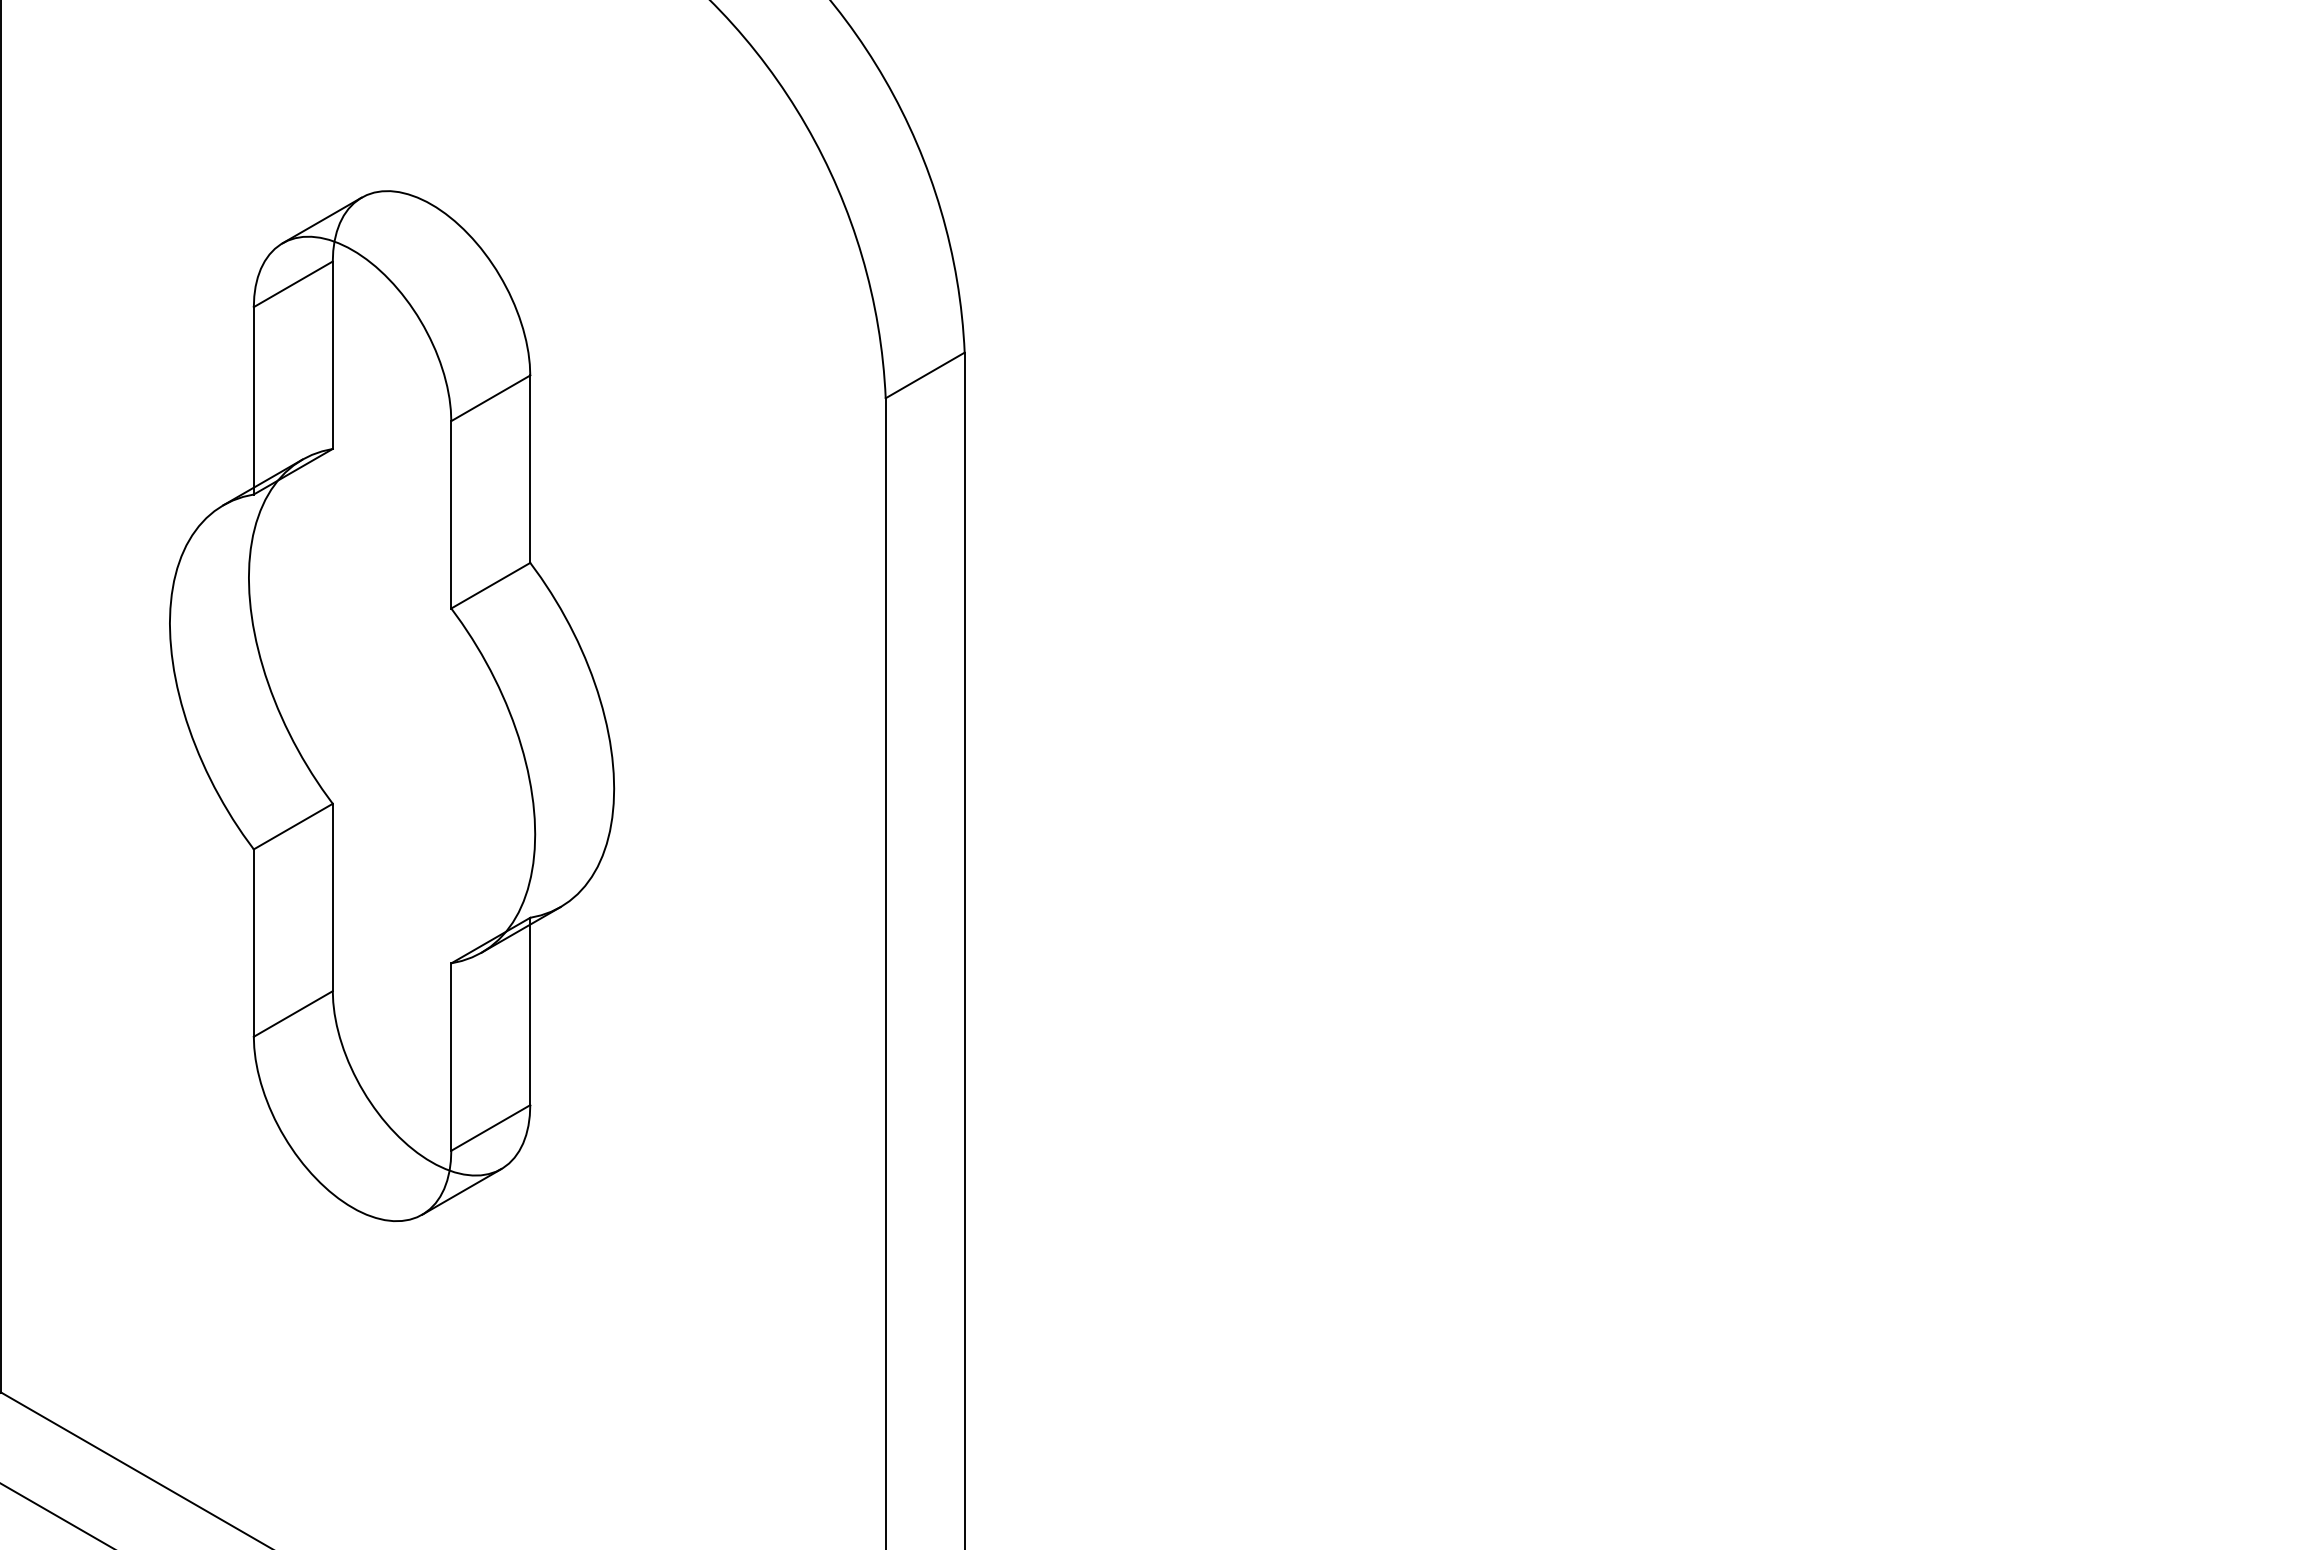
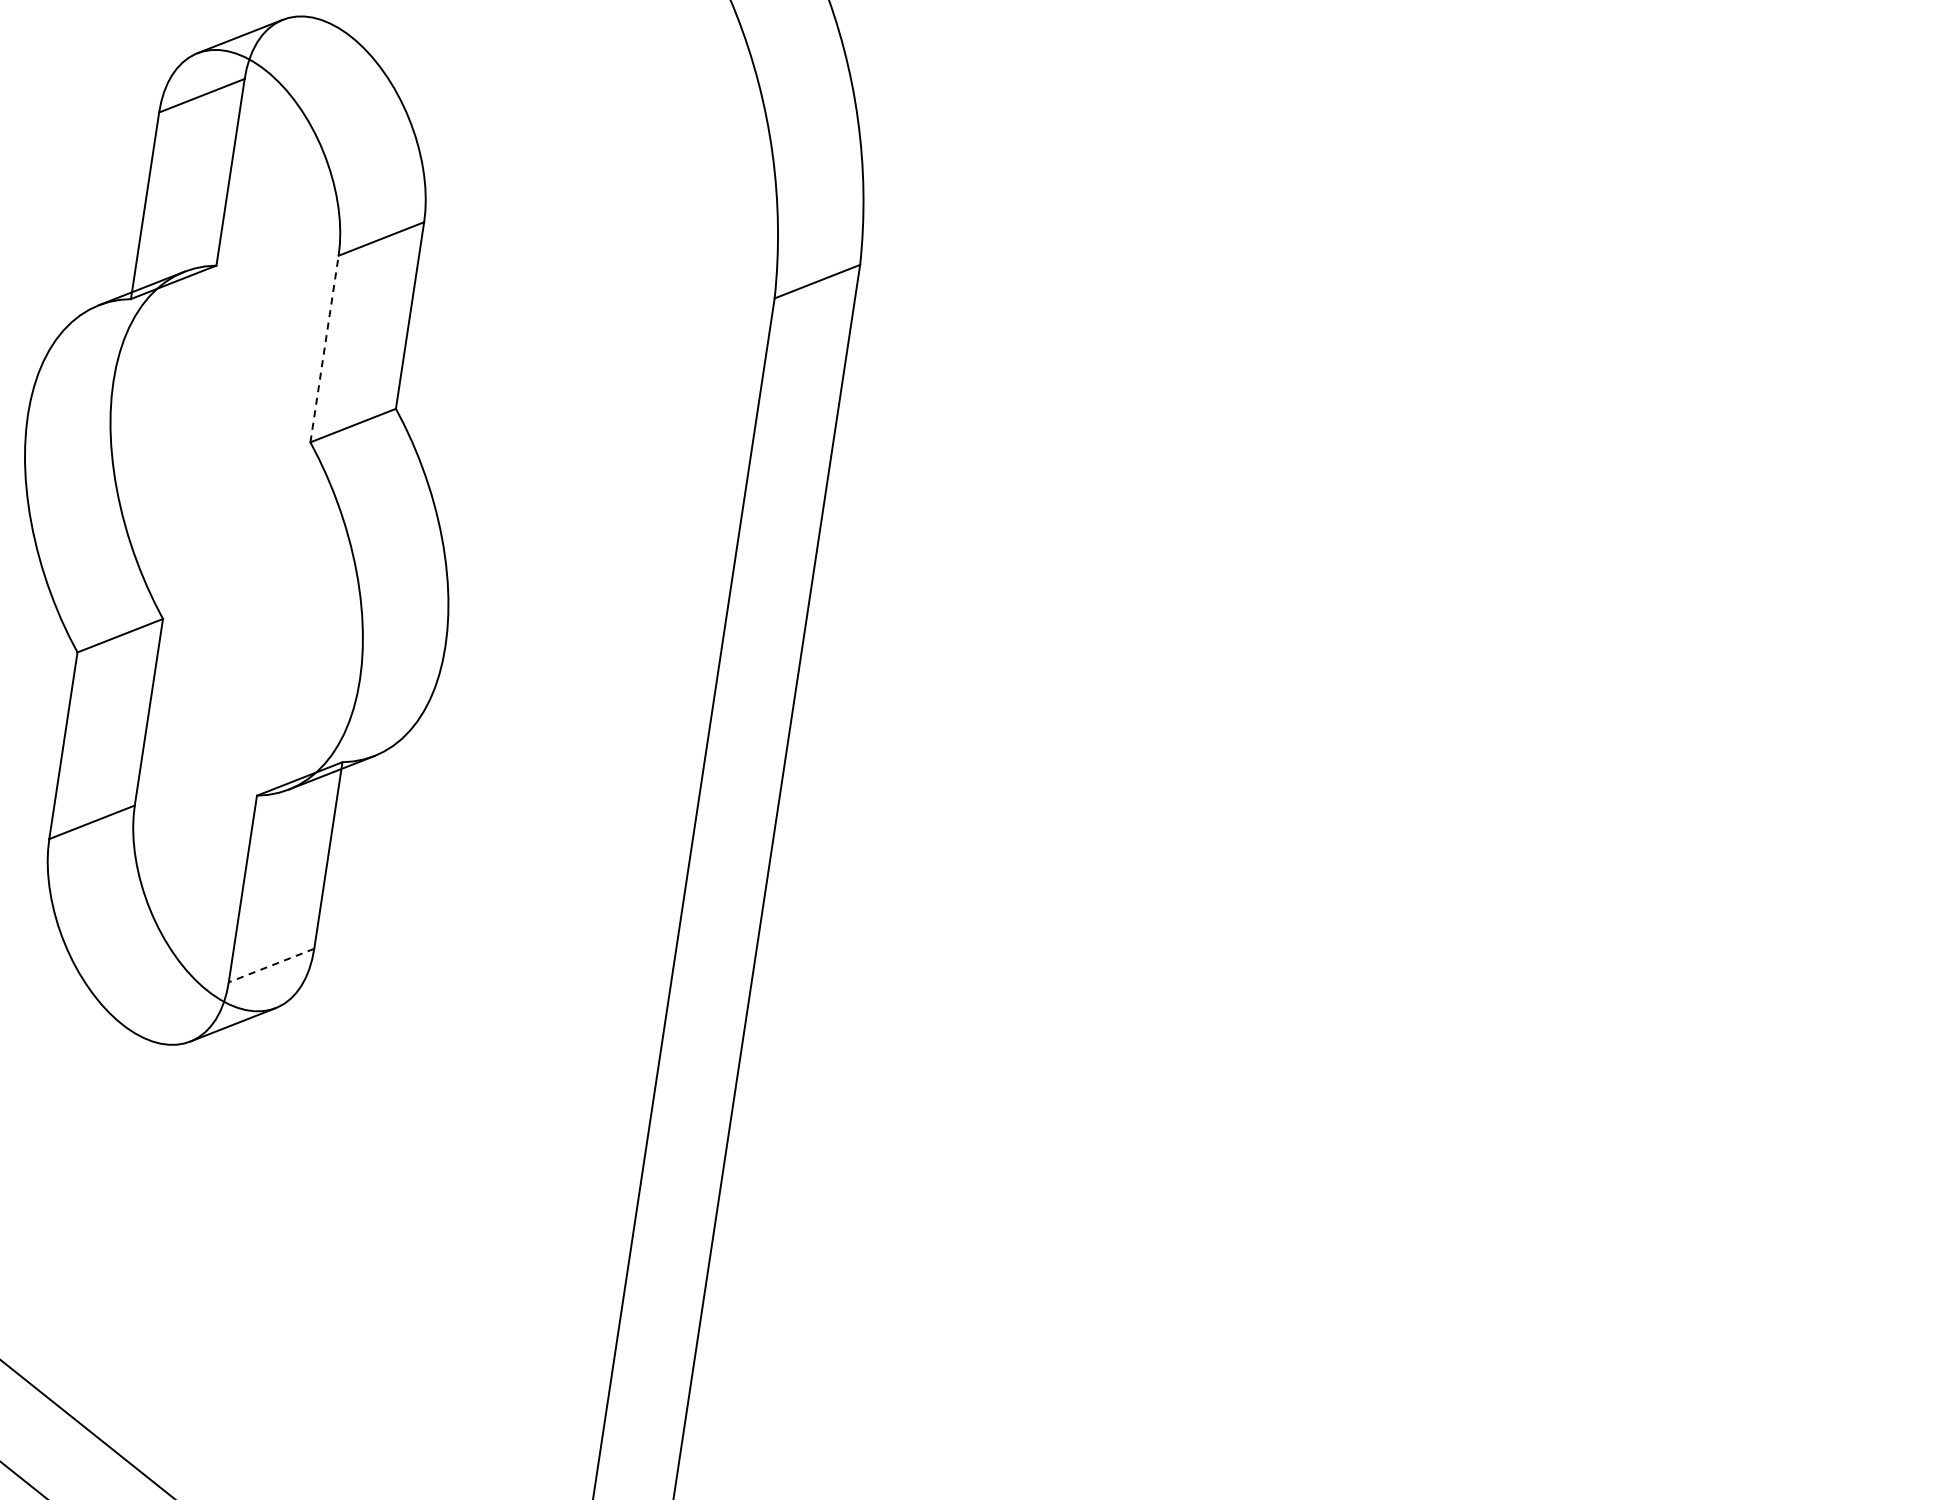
line: (451, 514) -> (324, 348), solid -> dashed
line: (490, 1127) -> (271, 965), solid -> dashed

